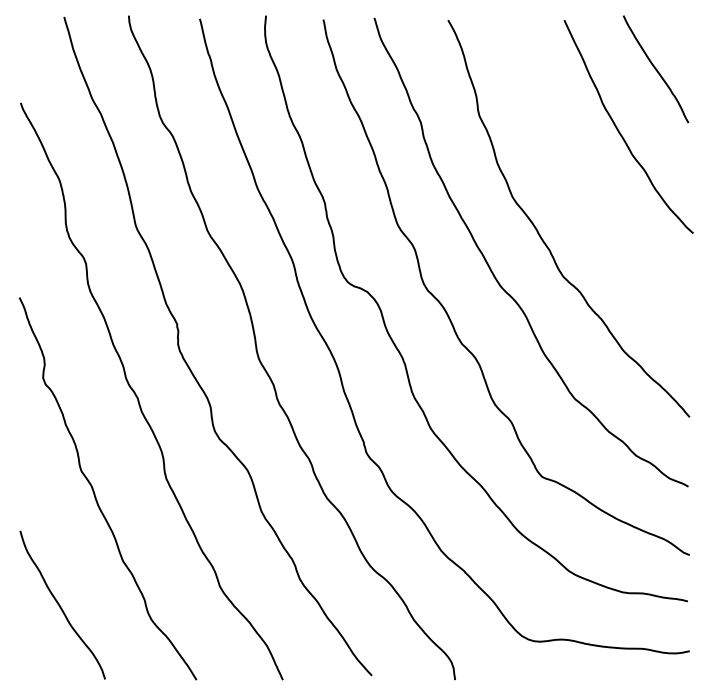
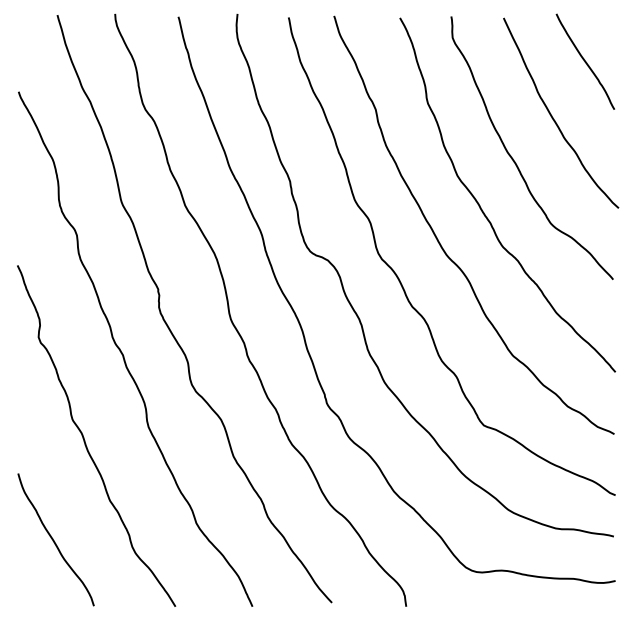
curve: (576, 179) -> (514, 160), added

